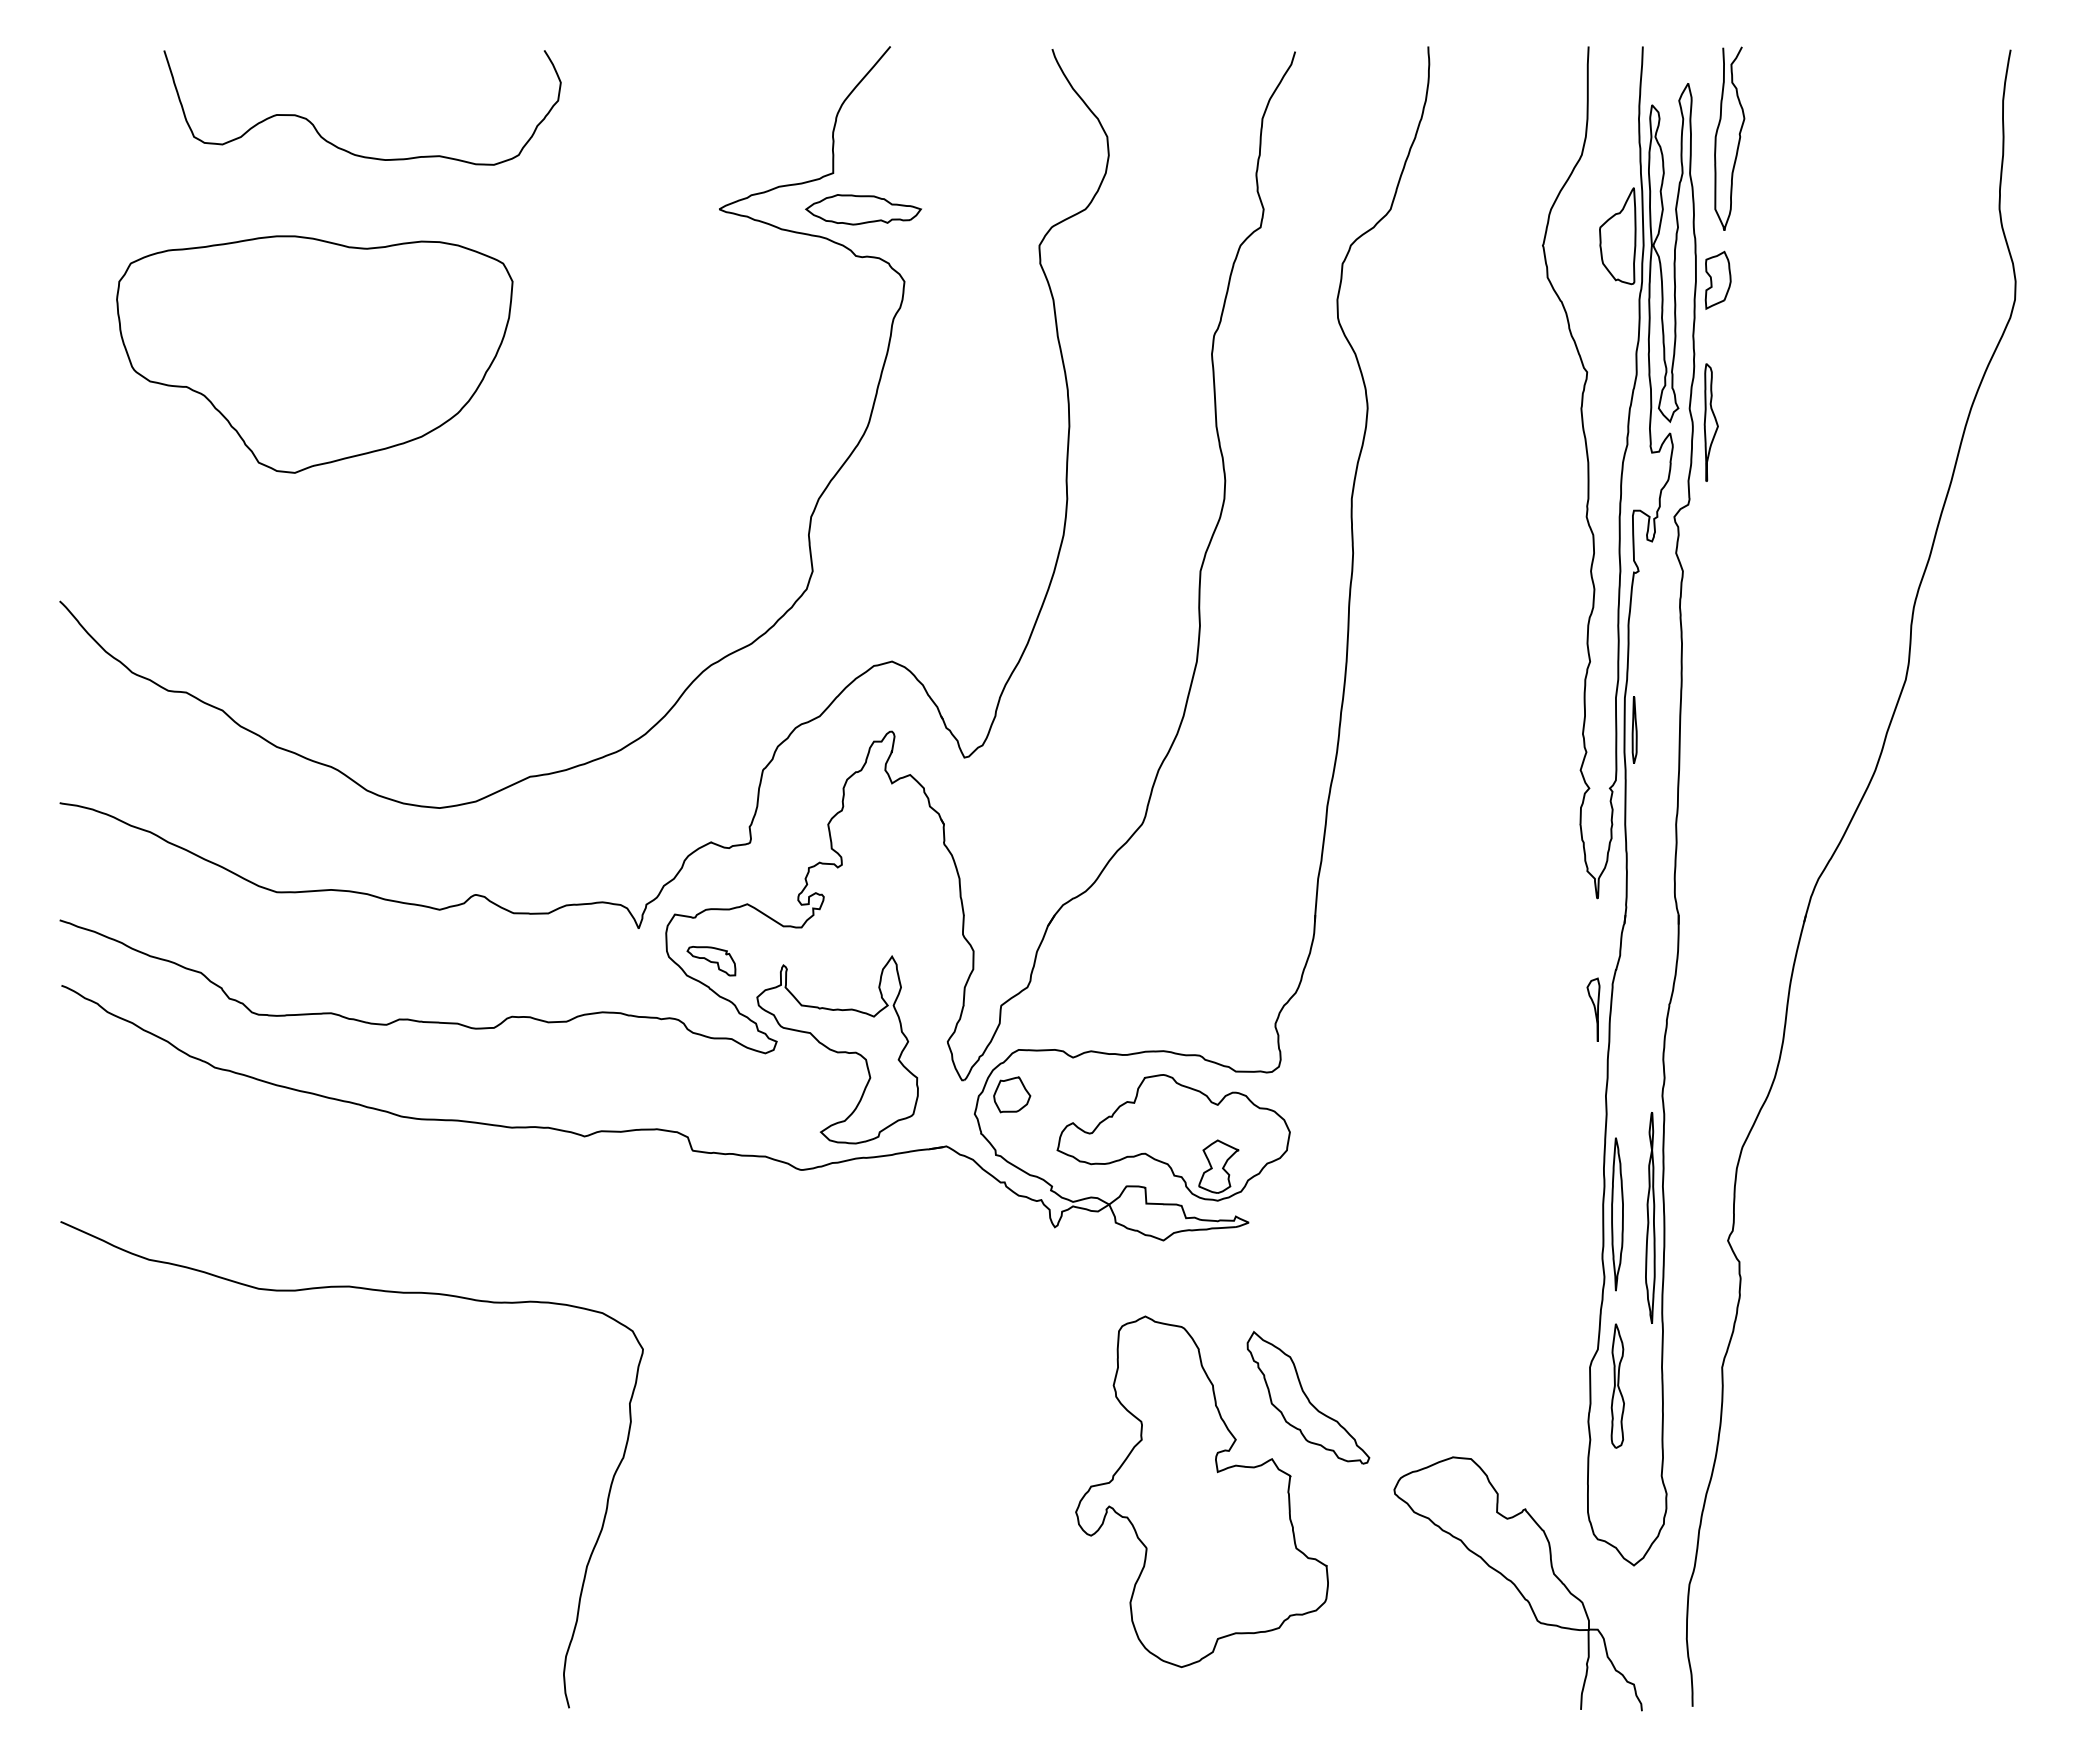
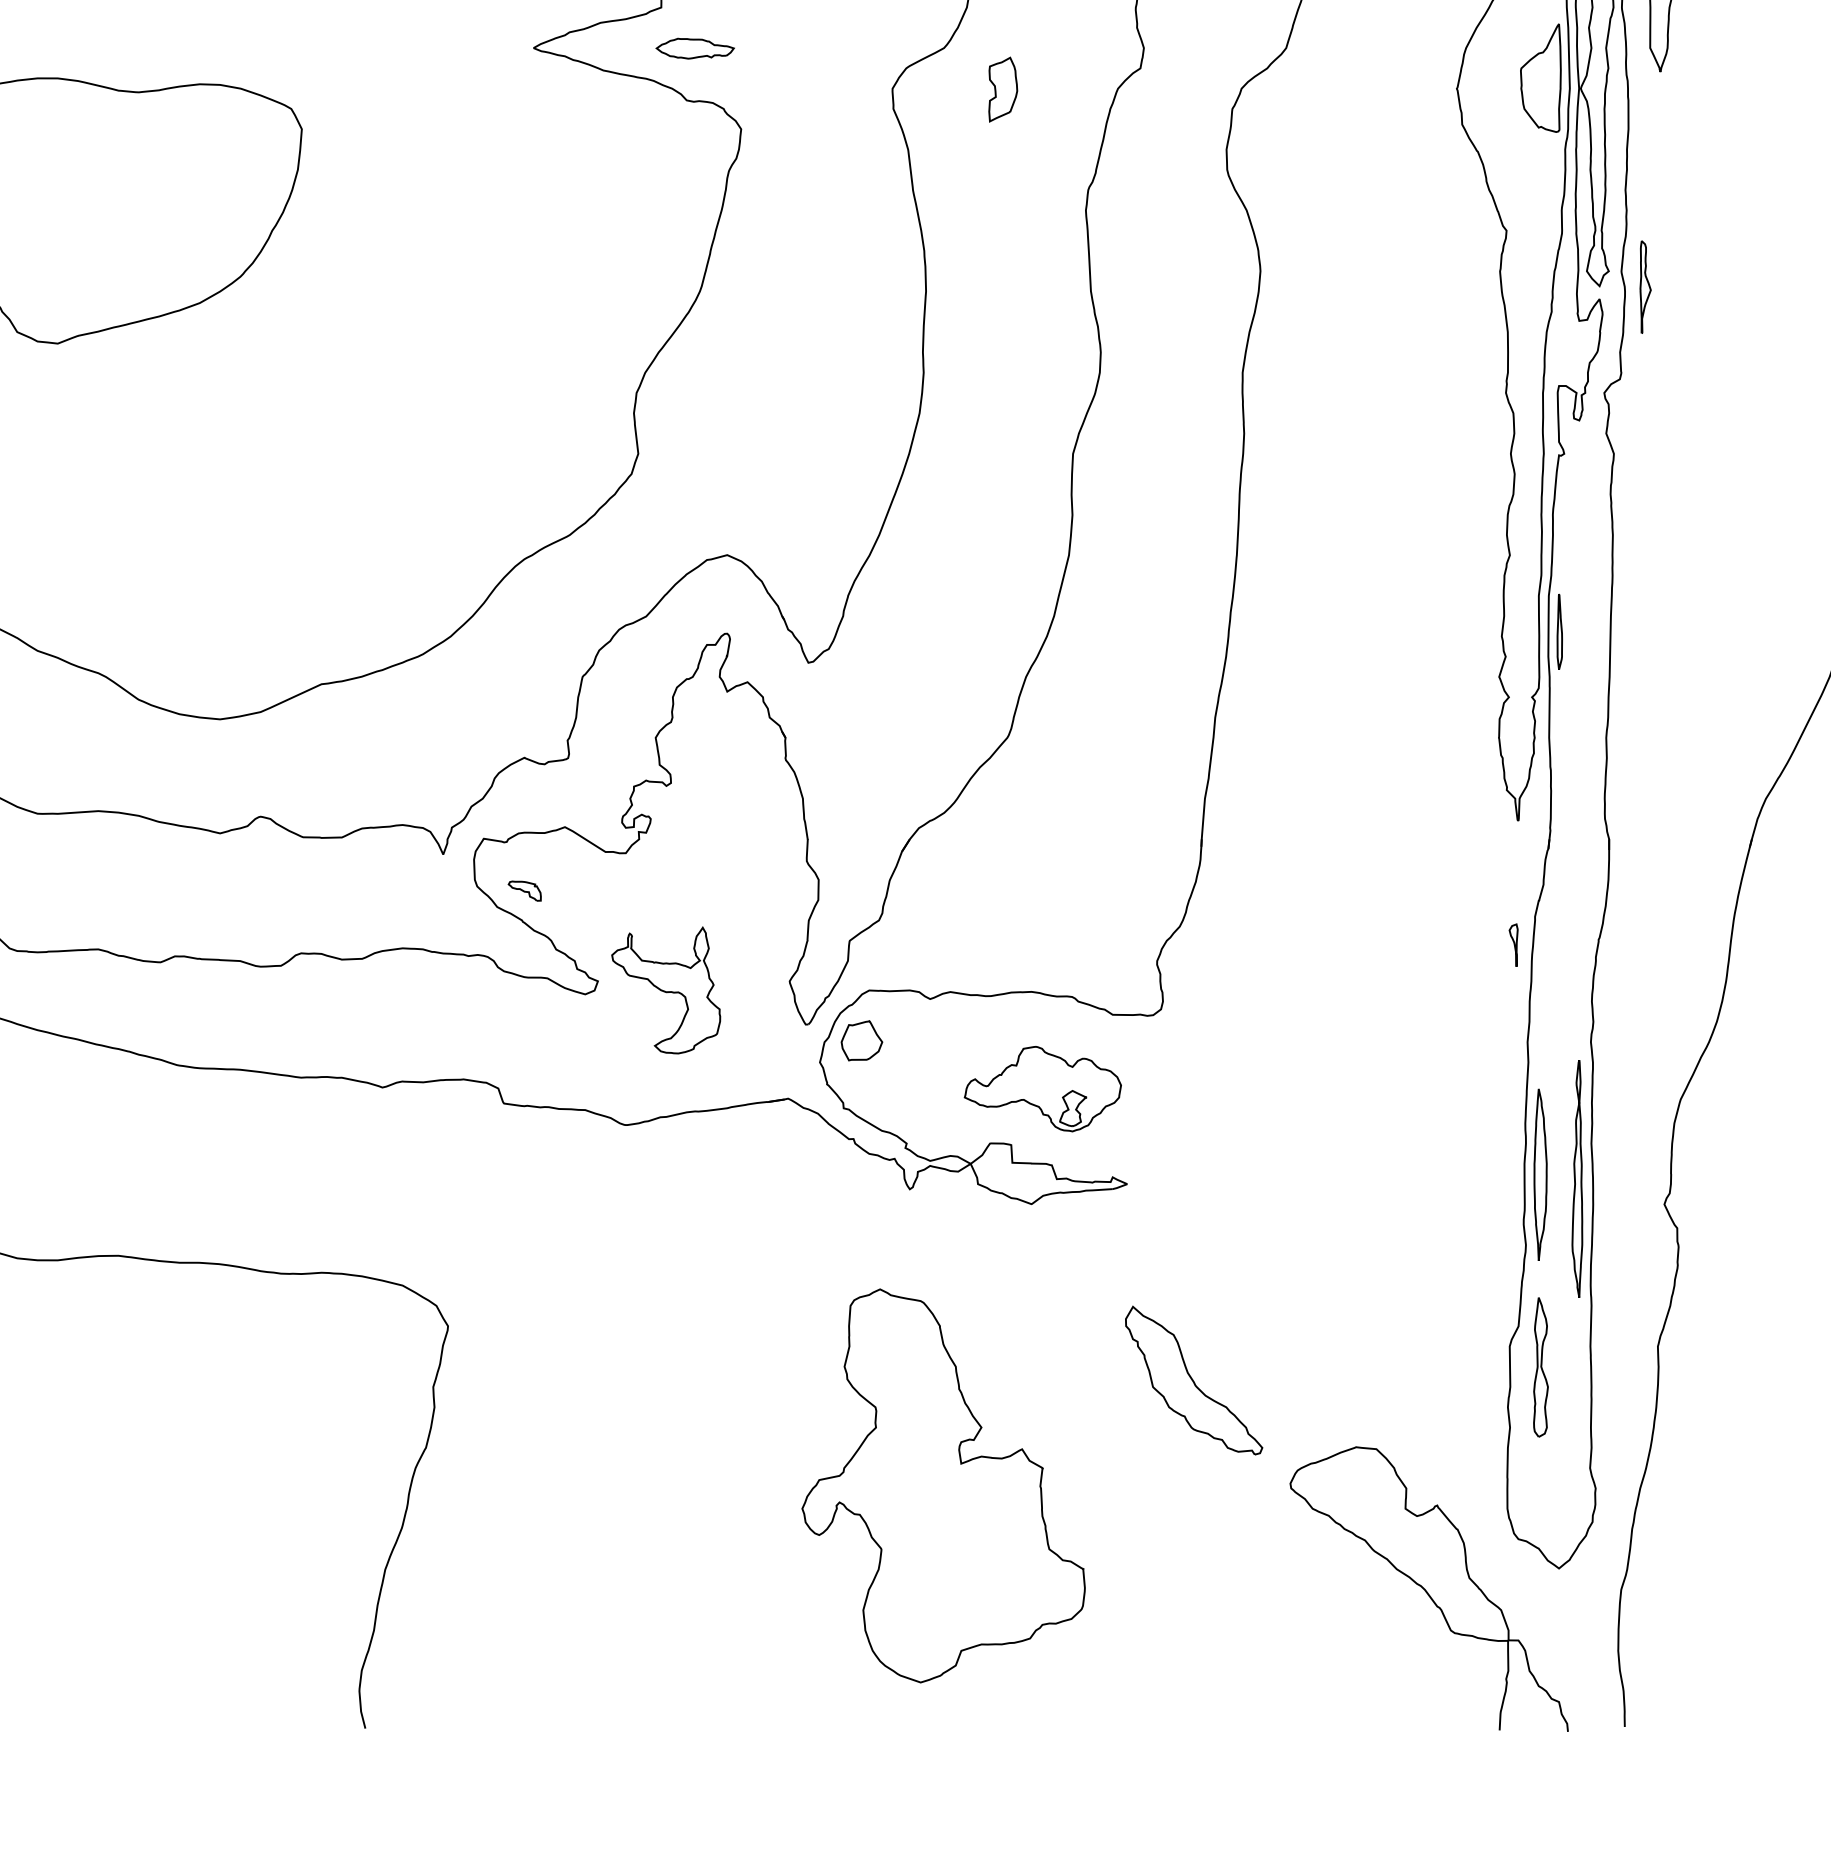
part: (863, 209) -> (695, 48), size x0.6
part: (1717, 279) -> (1002, 88), moved
part: (1710, 422) -> (1644, 287), size x0.7
part: (711, 961) -> (524, 891), size x0.6
part: (1593, 1009) -> (1513, 945), size x0.6
part: (837, 1049) -> (666, 990), size x0.6
part: (1173, 1137) -> (1042, 1088), size x0.6
part: (1201, 1491) -> (943, 1485), moved

